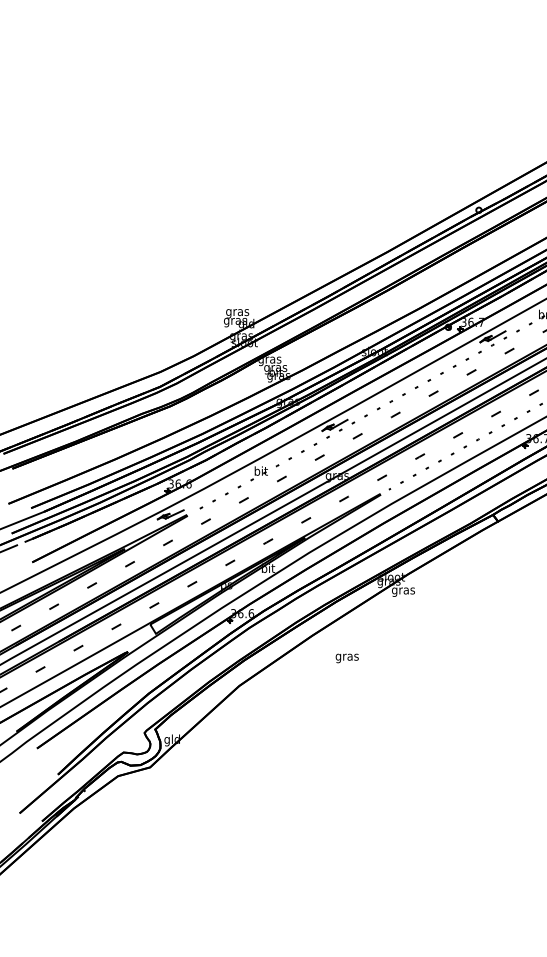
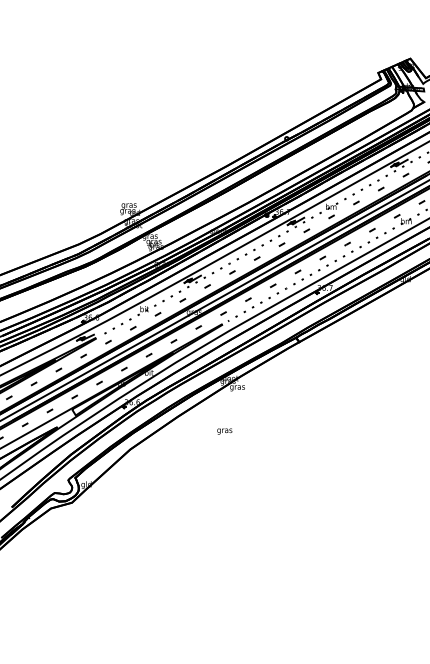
text: (346, 658) -> (224, 431), moved

